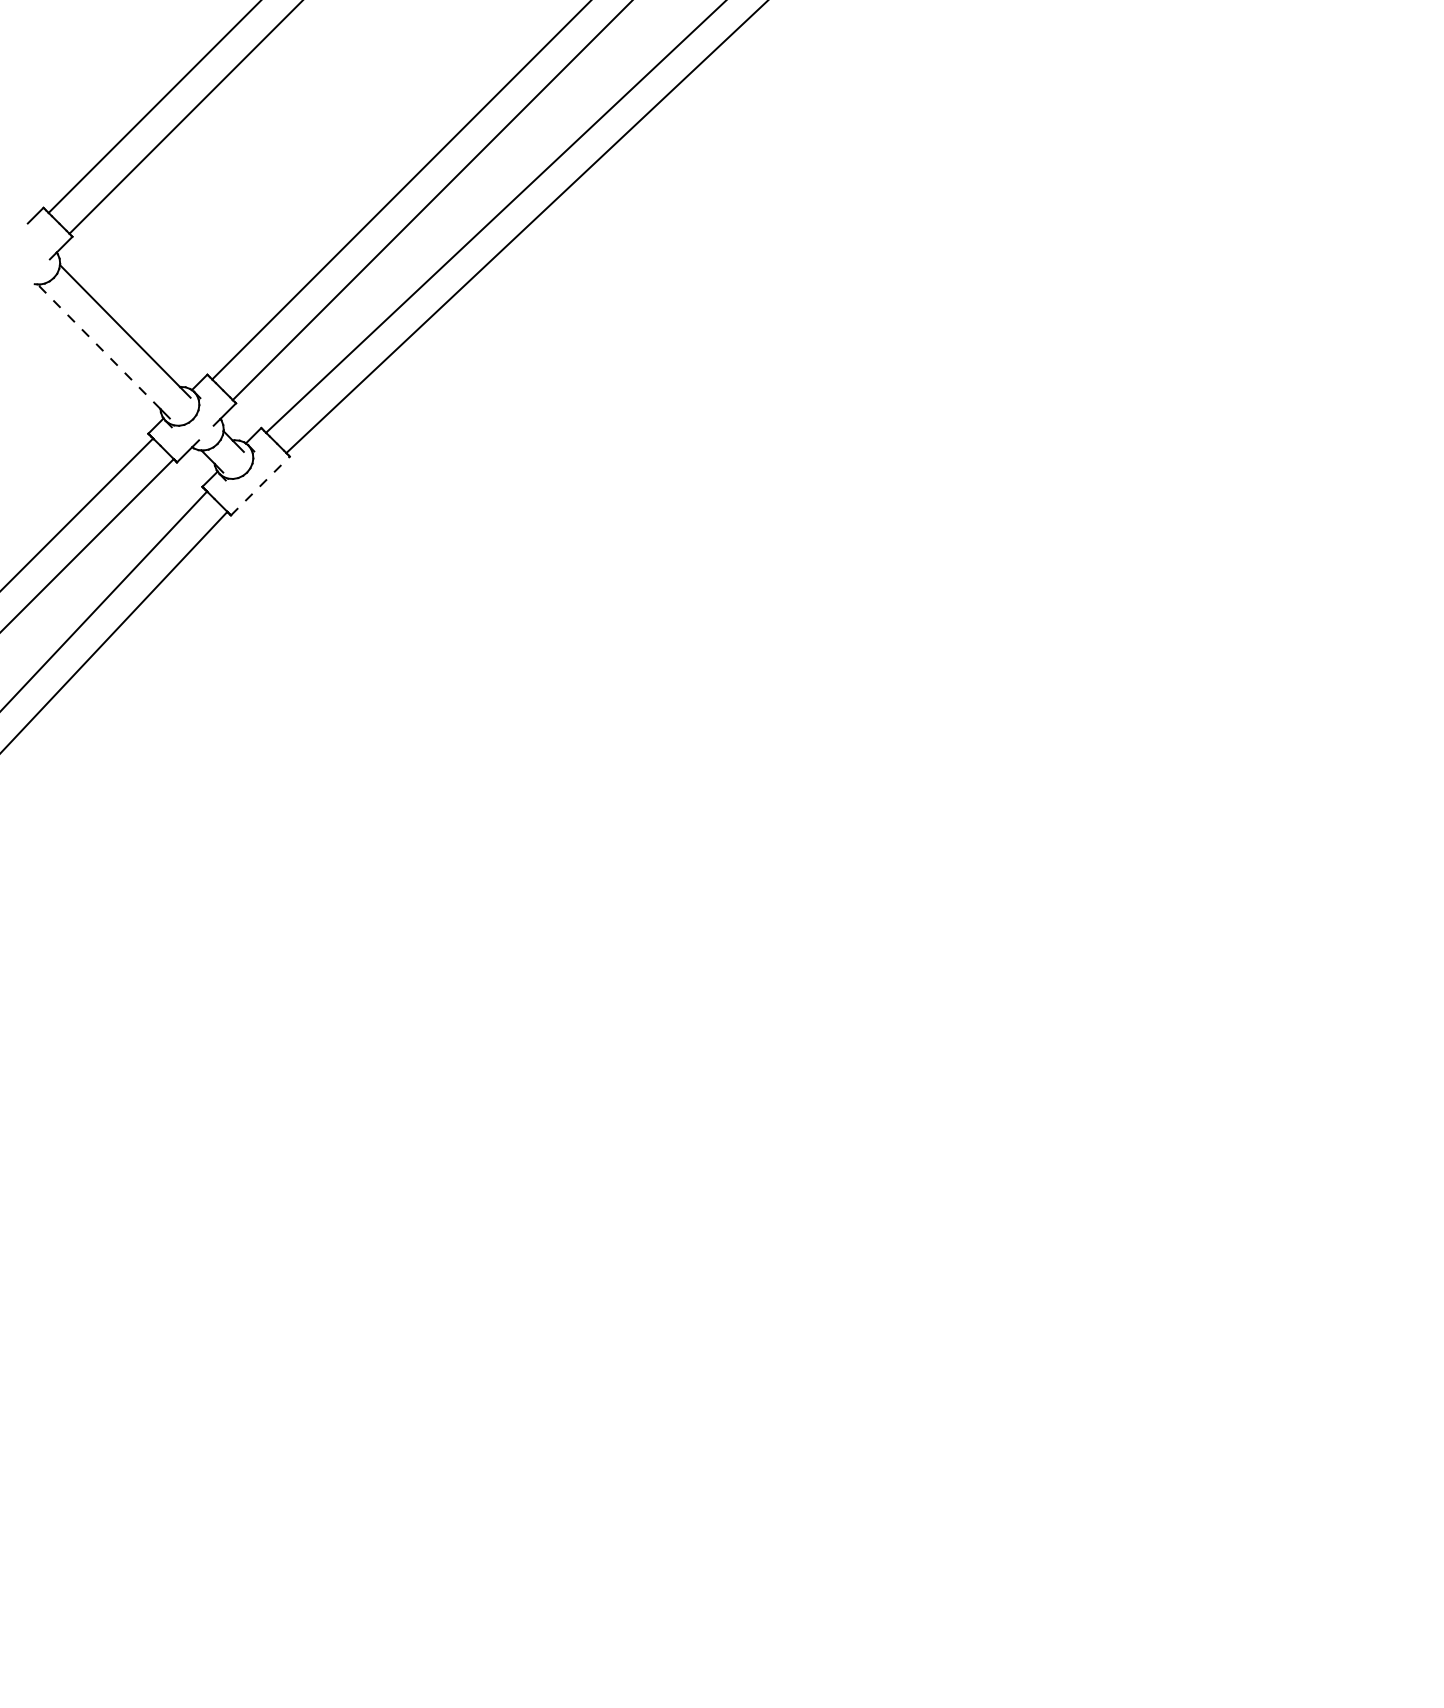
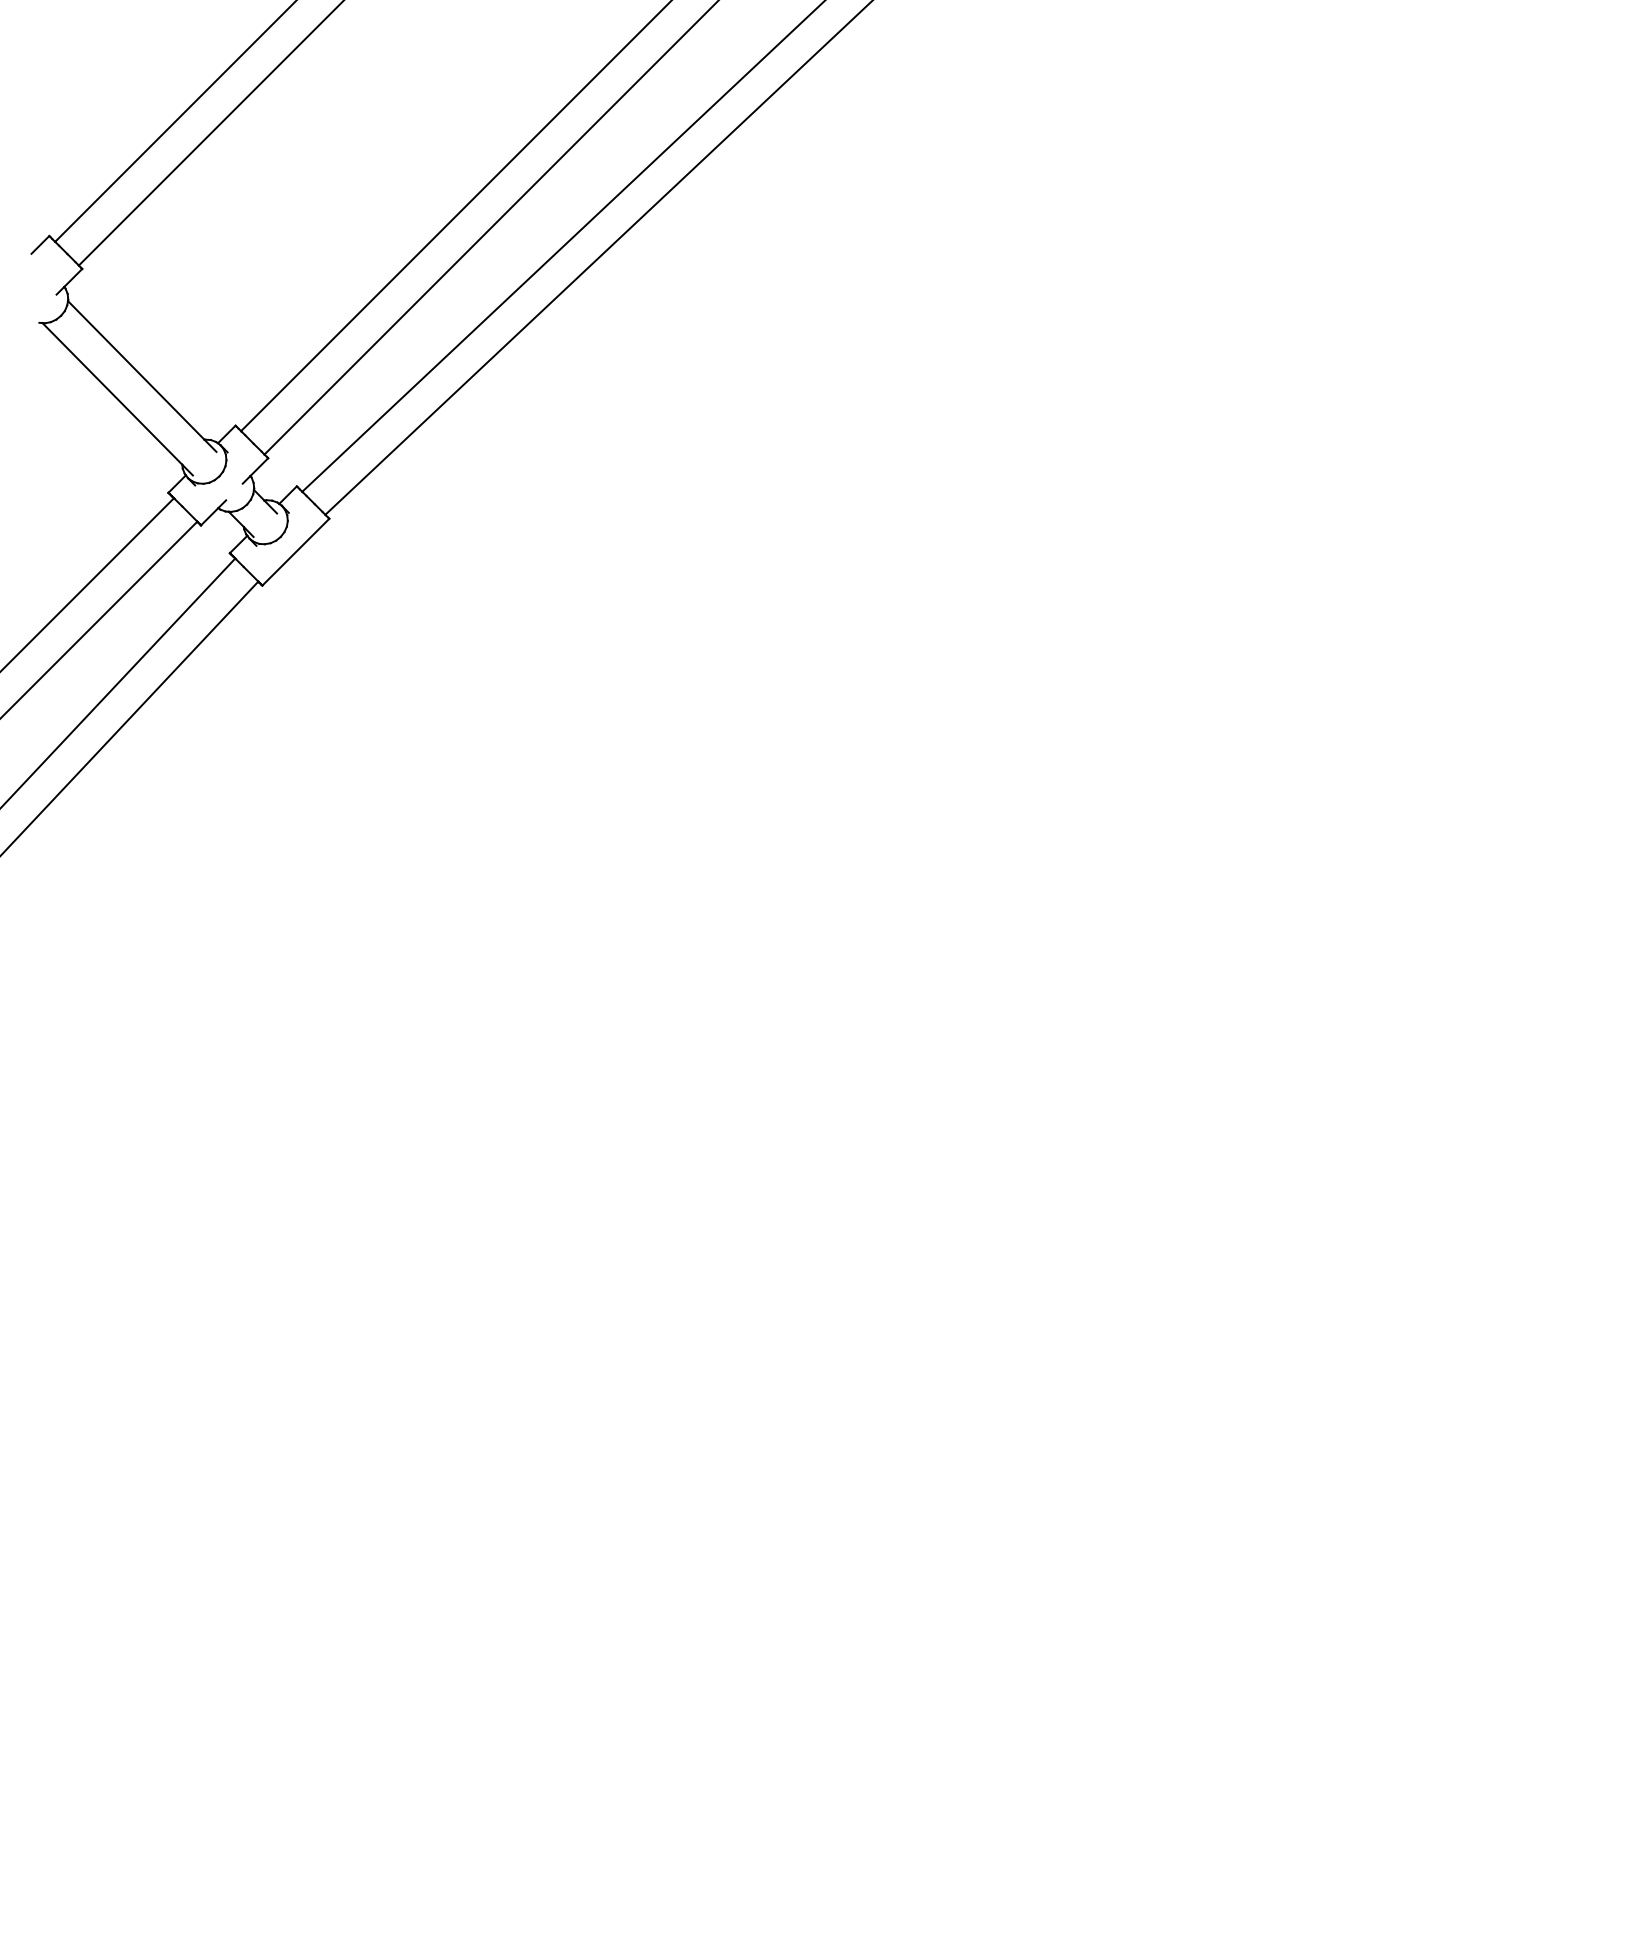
line: (99, 346) -> (112, 393), dashed -> solid
line: (260, 485) -> (296, 551), dashed -> solid

